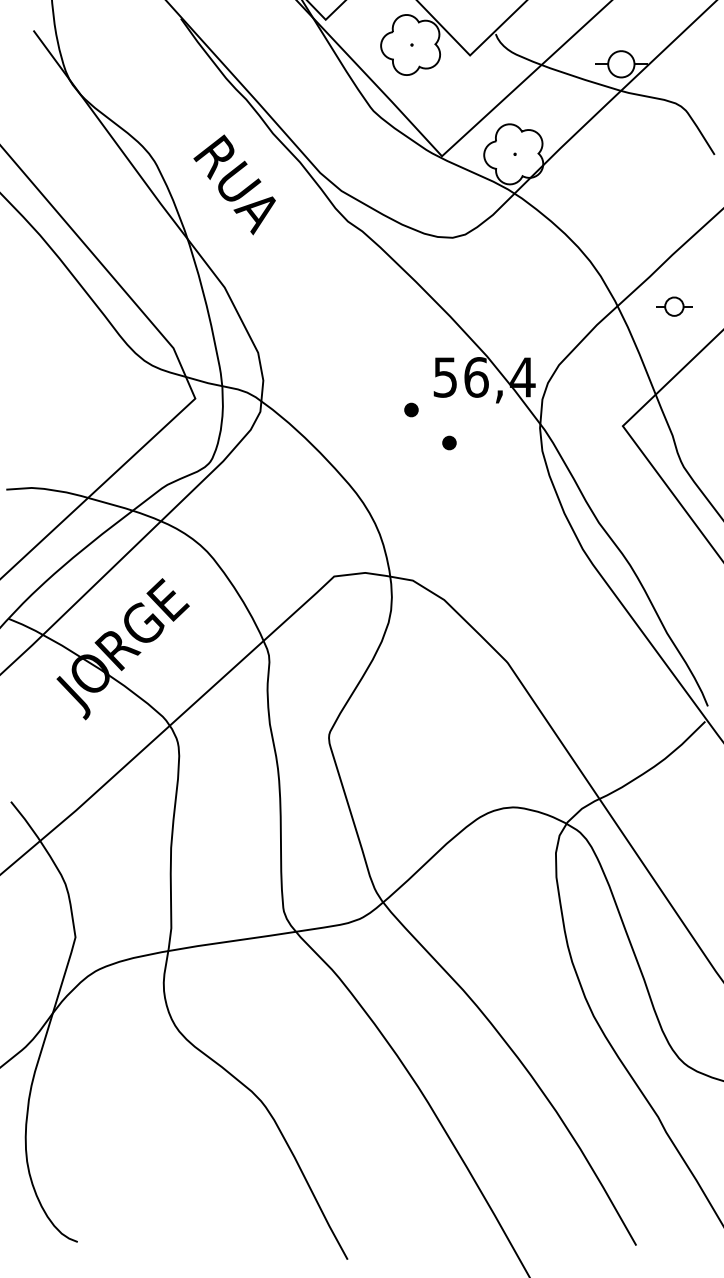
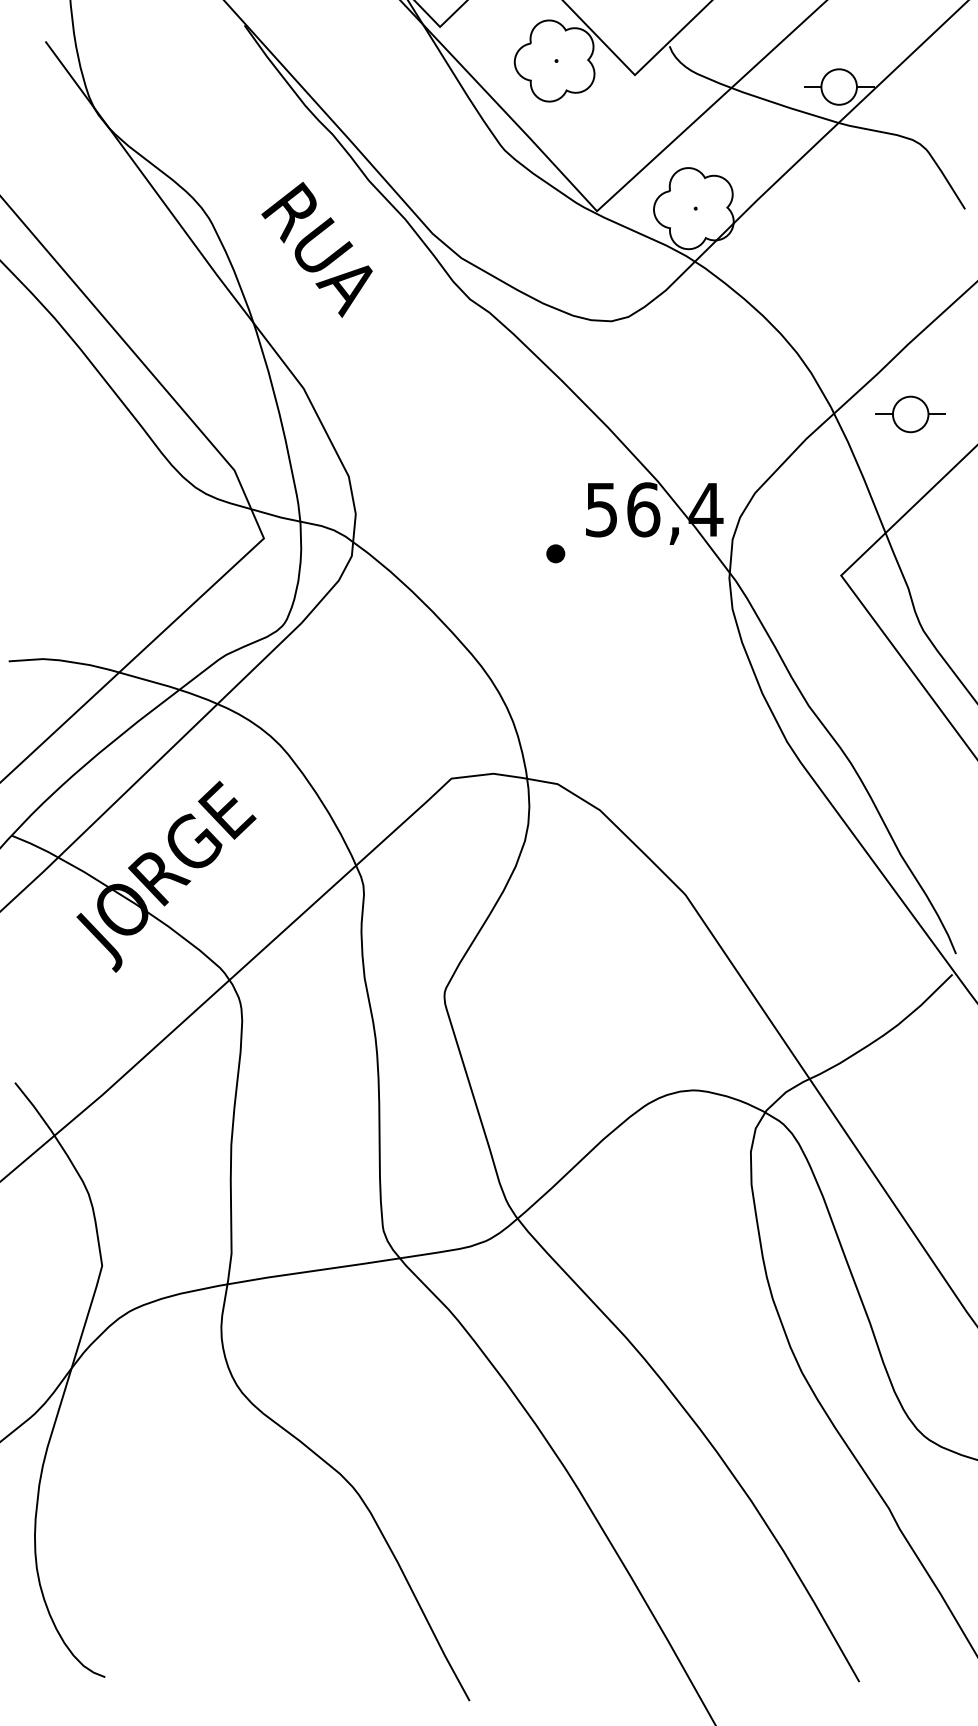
part: (674, 306) -> (910, 414), size x1.43
part: (449, 442) -> (607, 597), removed

